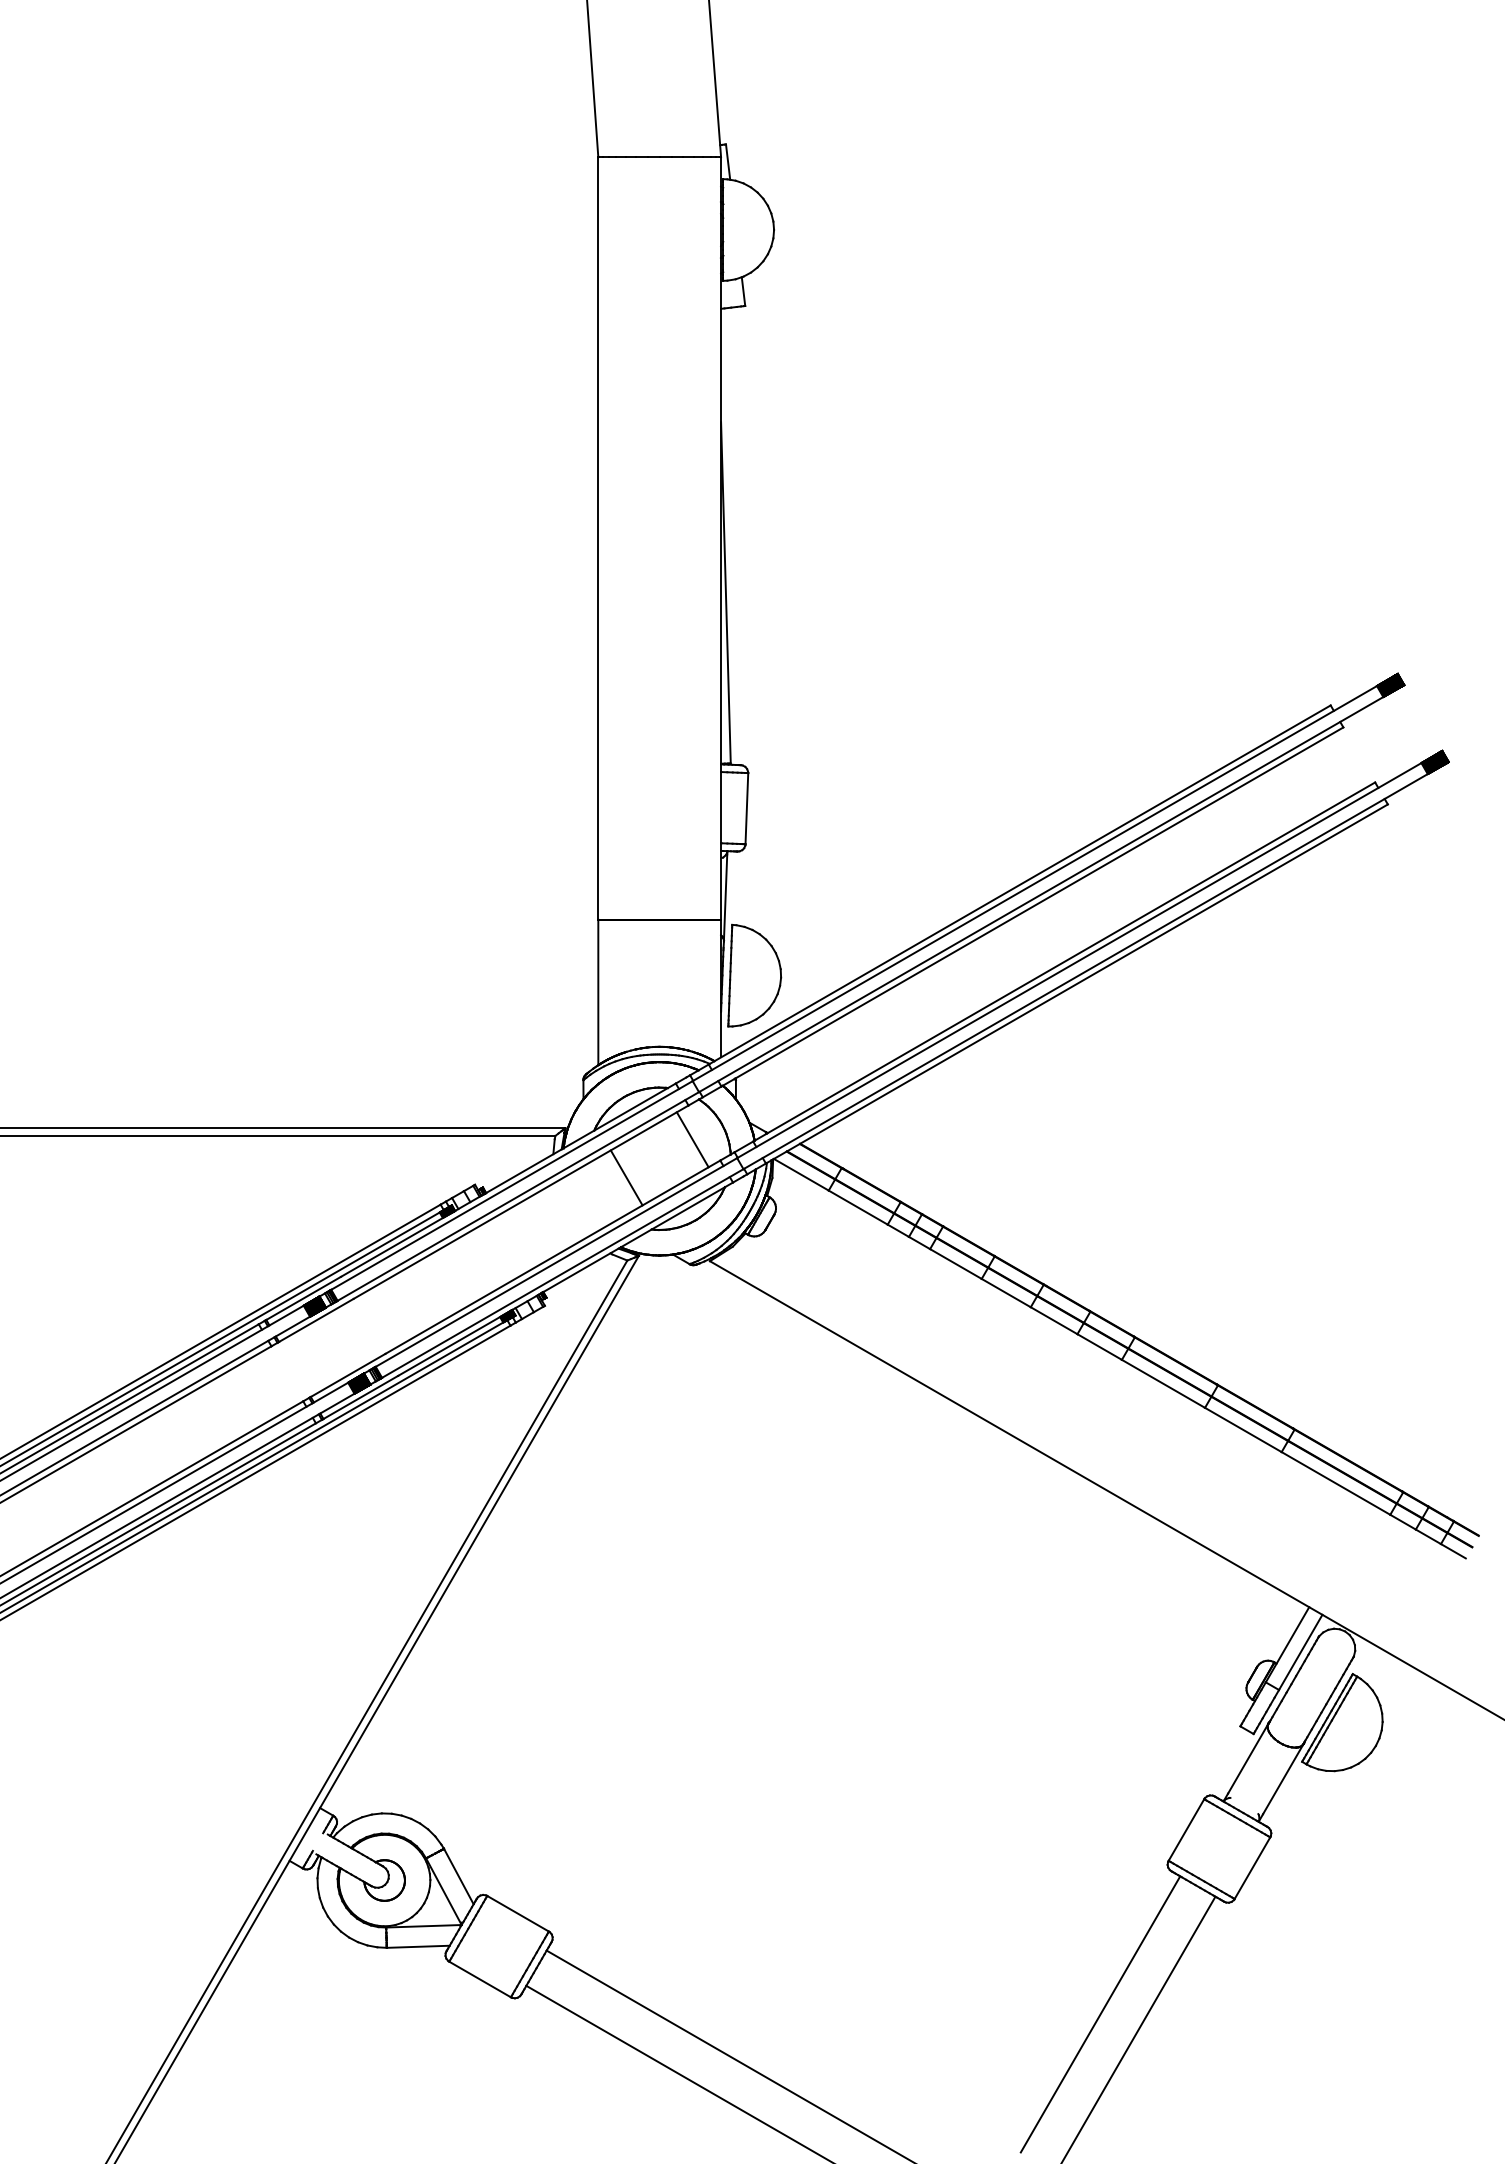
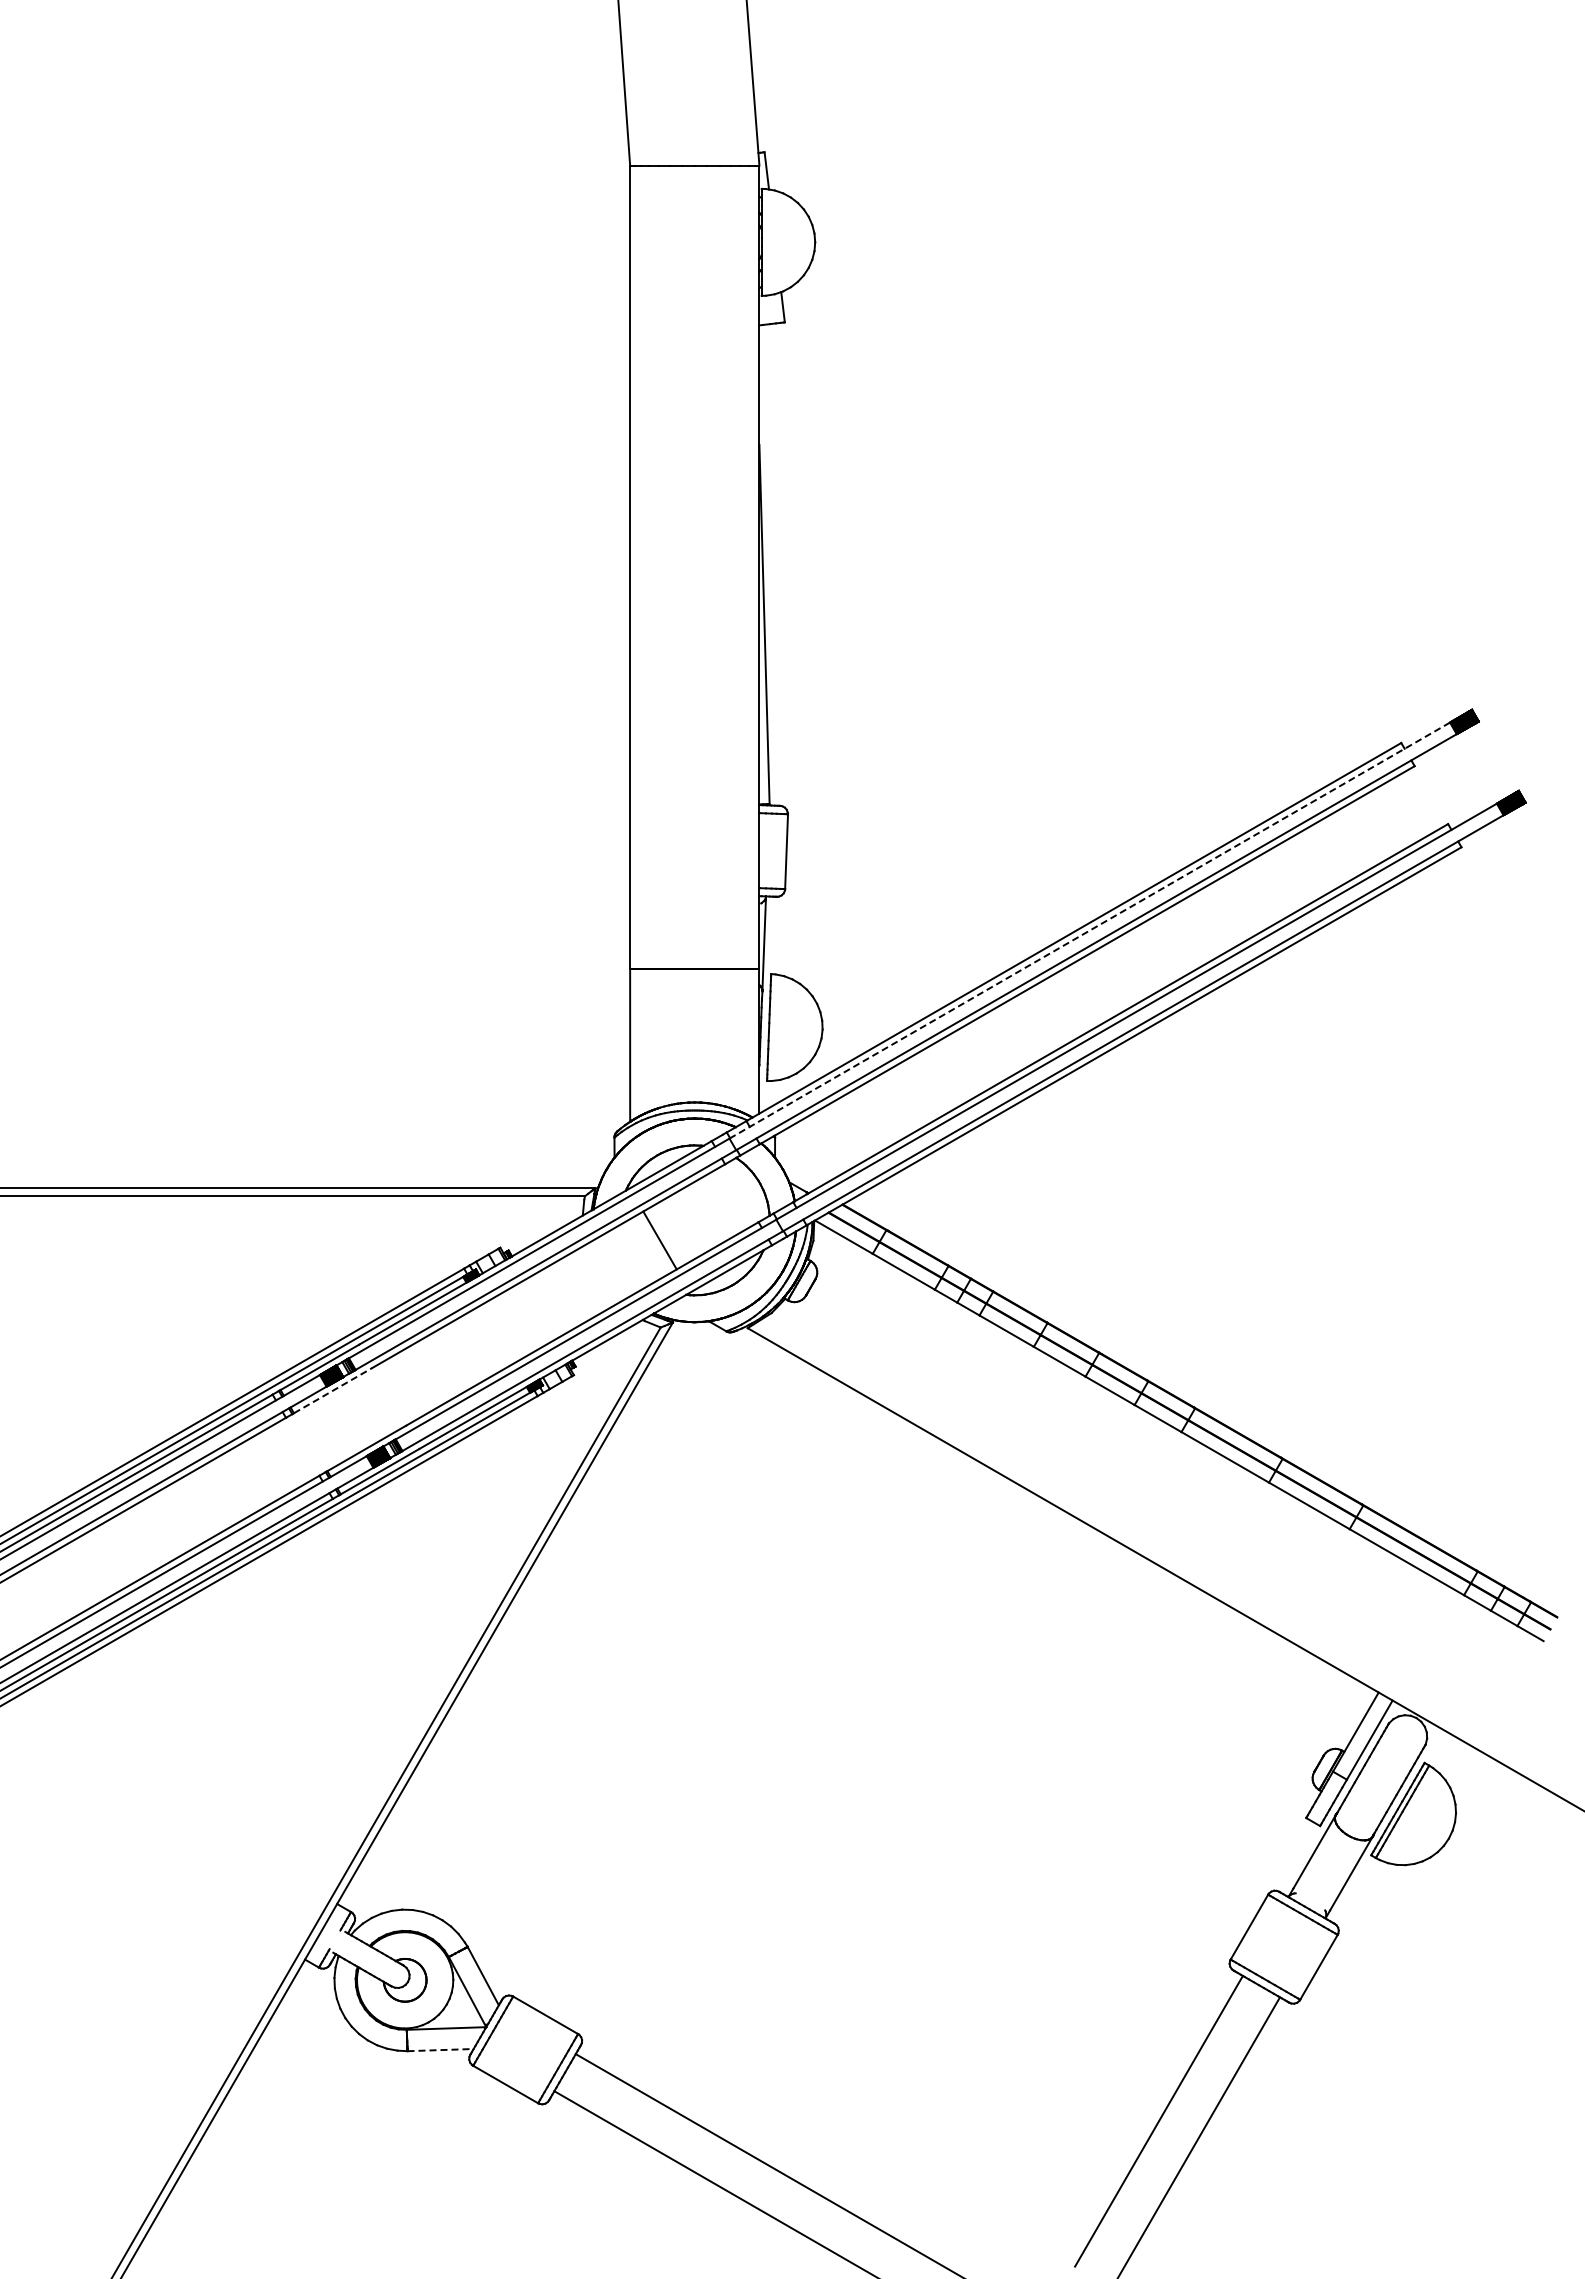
line: (1034, 883) -> (1089, 930), solid -> dashed
line: (692, 1139) -> (729, 1200), removed
line: (316, 1320) -> (333, 1390), solid -> dashed
line: (419, 1947) -> (441, 2050), solid -> dashed

